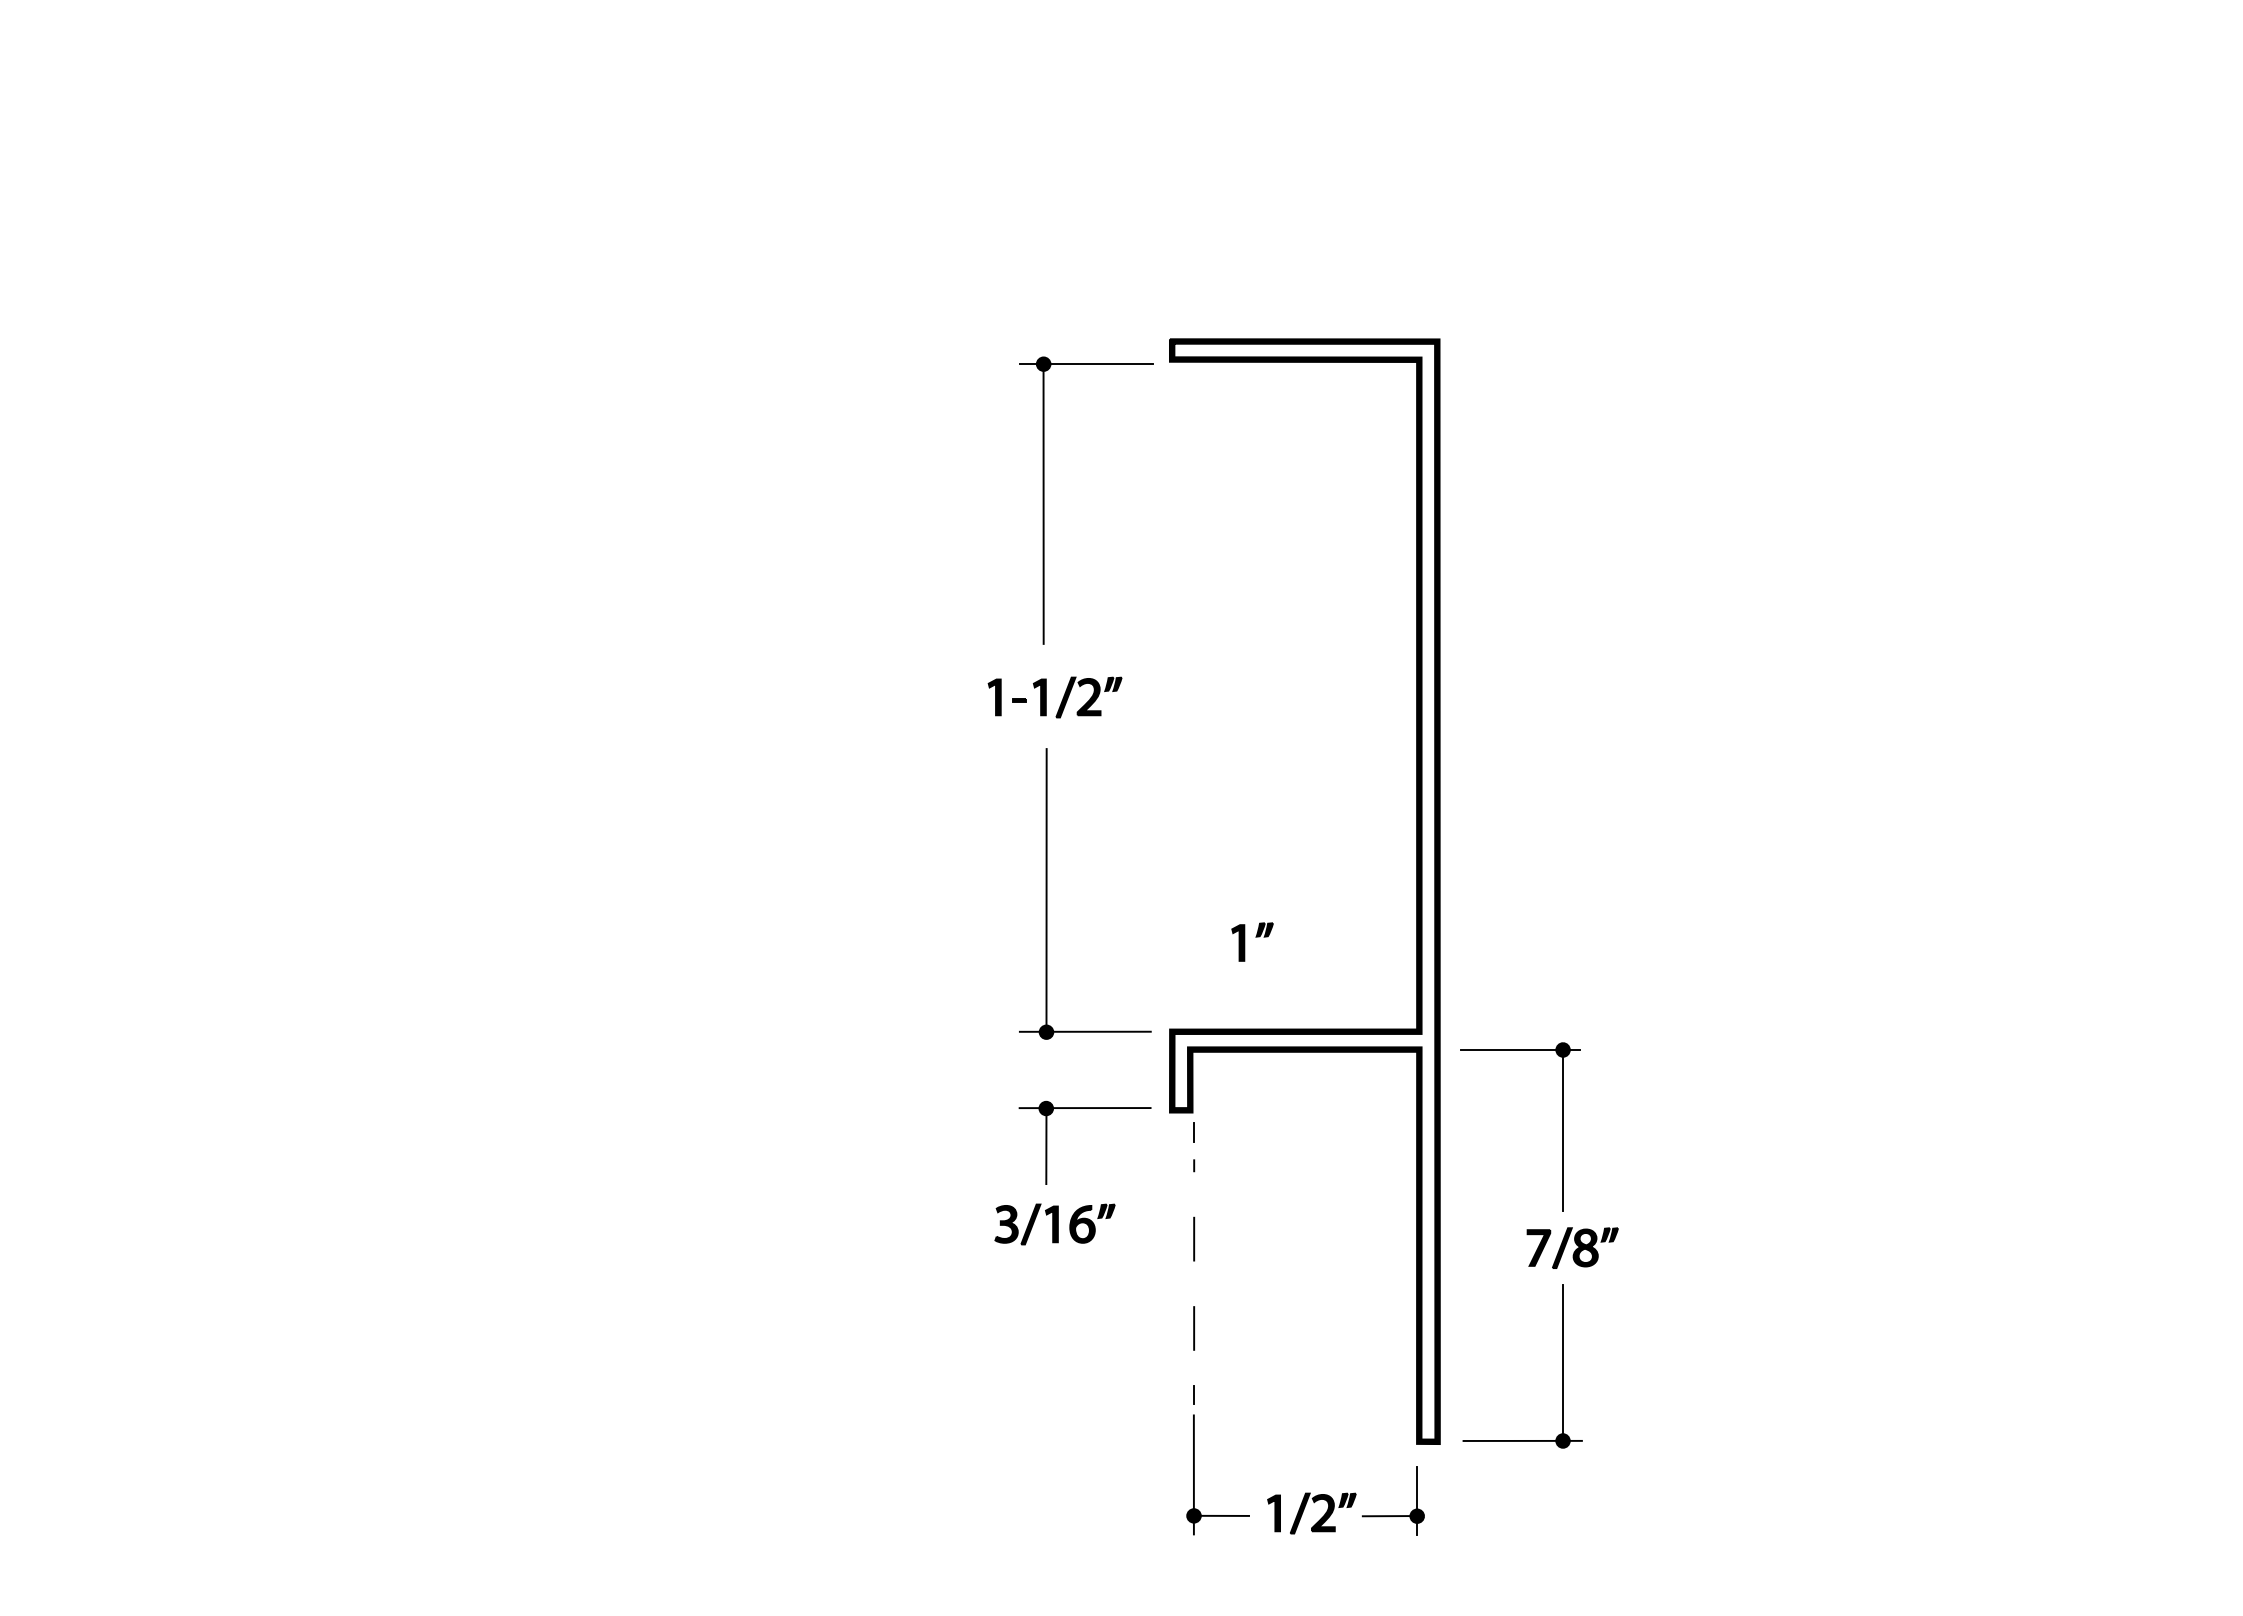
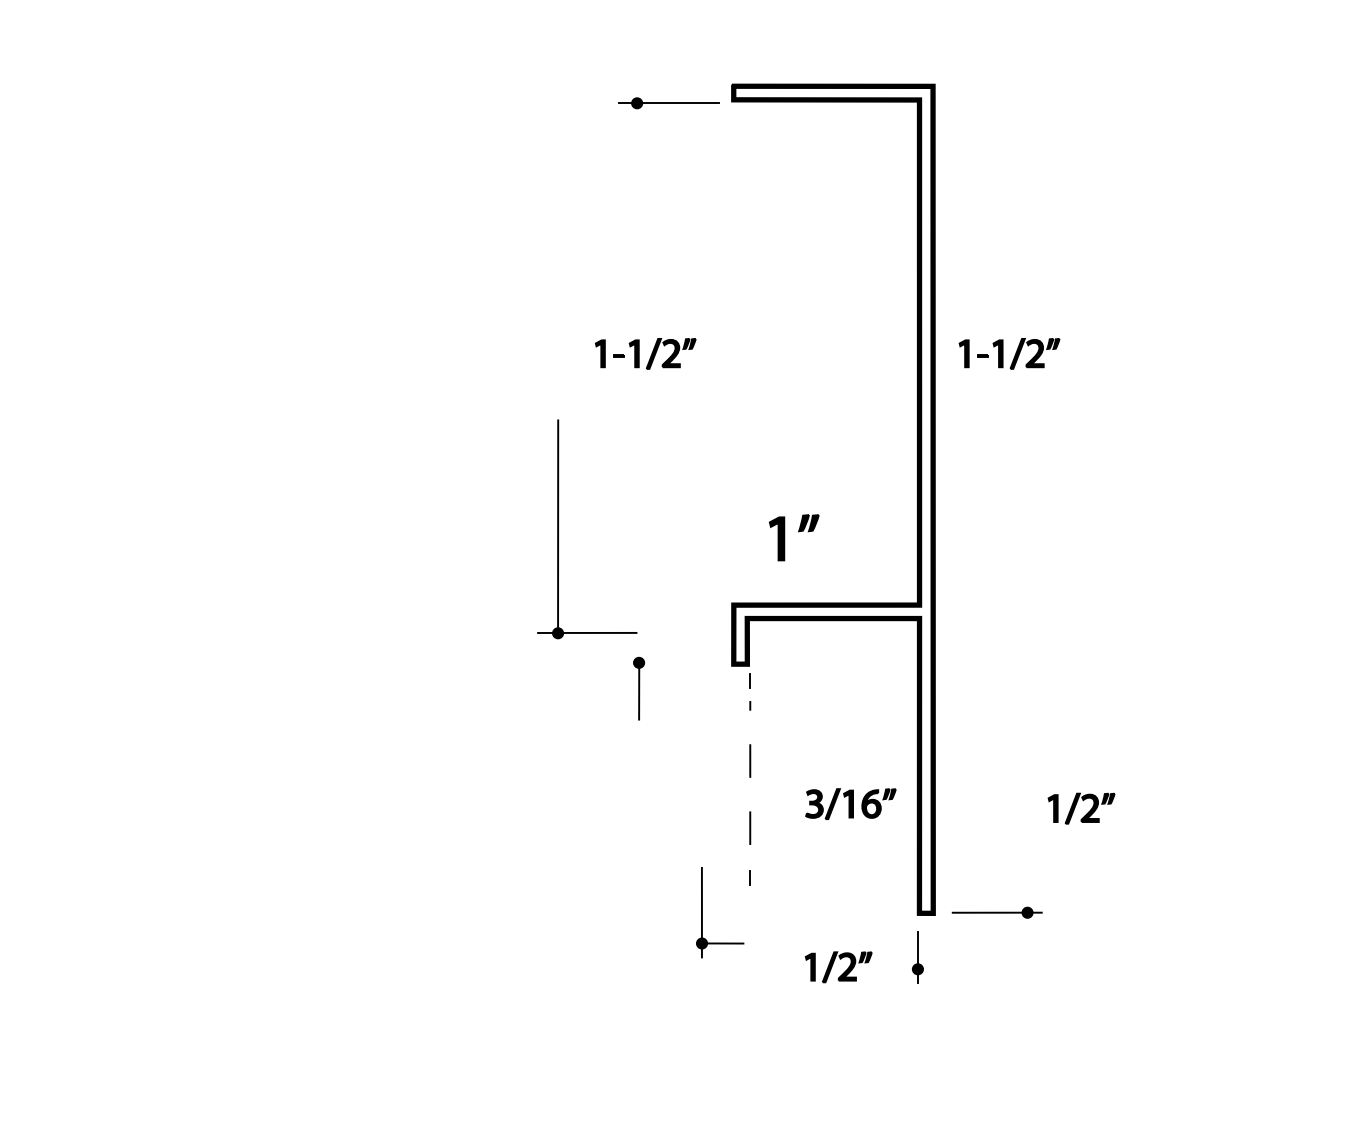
line: (1043, 506) -> (637, 210), removed
part: (1545, 700) -> (1014, 356), added
part: (1047, 893) -> (558, 529), moved
part: (1252, 941) -> (794, 537), size x1.6
line: (1084, 1108) -> (667, 662), removed
part: (1562, 1126) -> (1027, 676), removed
part: (1054, 1224) -> (850, 804), moved
part: (1572, 1247) -> (1034, 767), removed
part: (1627, 1299) -> (1075, 806), added
line: (1562, 1360) -> (1027, 852), removed
part: (1194, 1474) -> (702, 912), moved
line: (1388, 1516) -> (896, 969), removed

